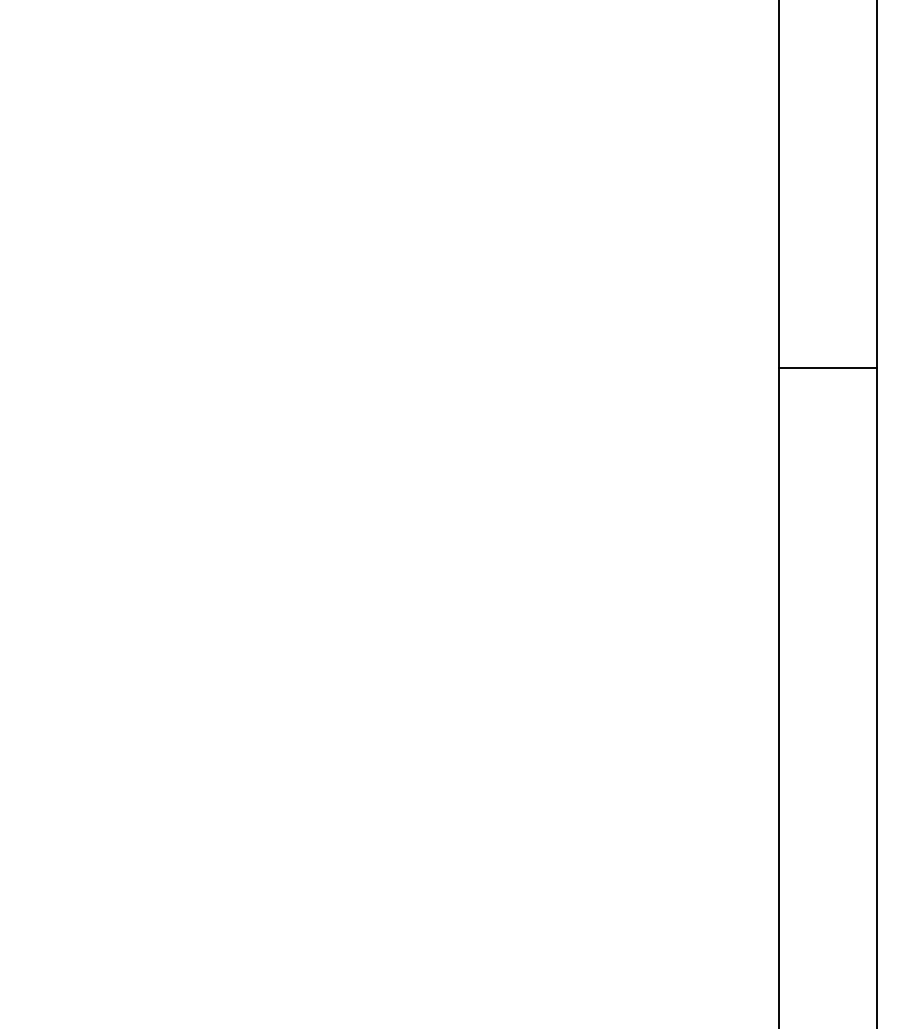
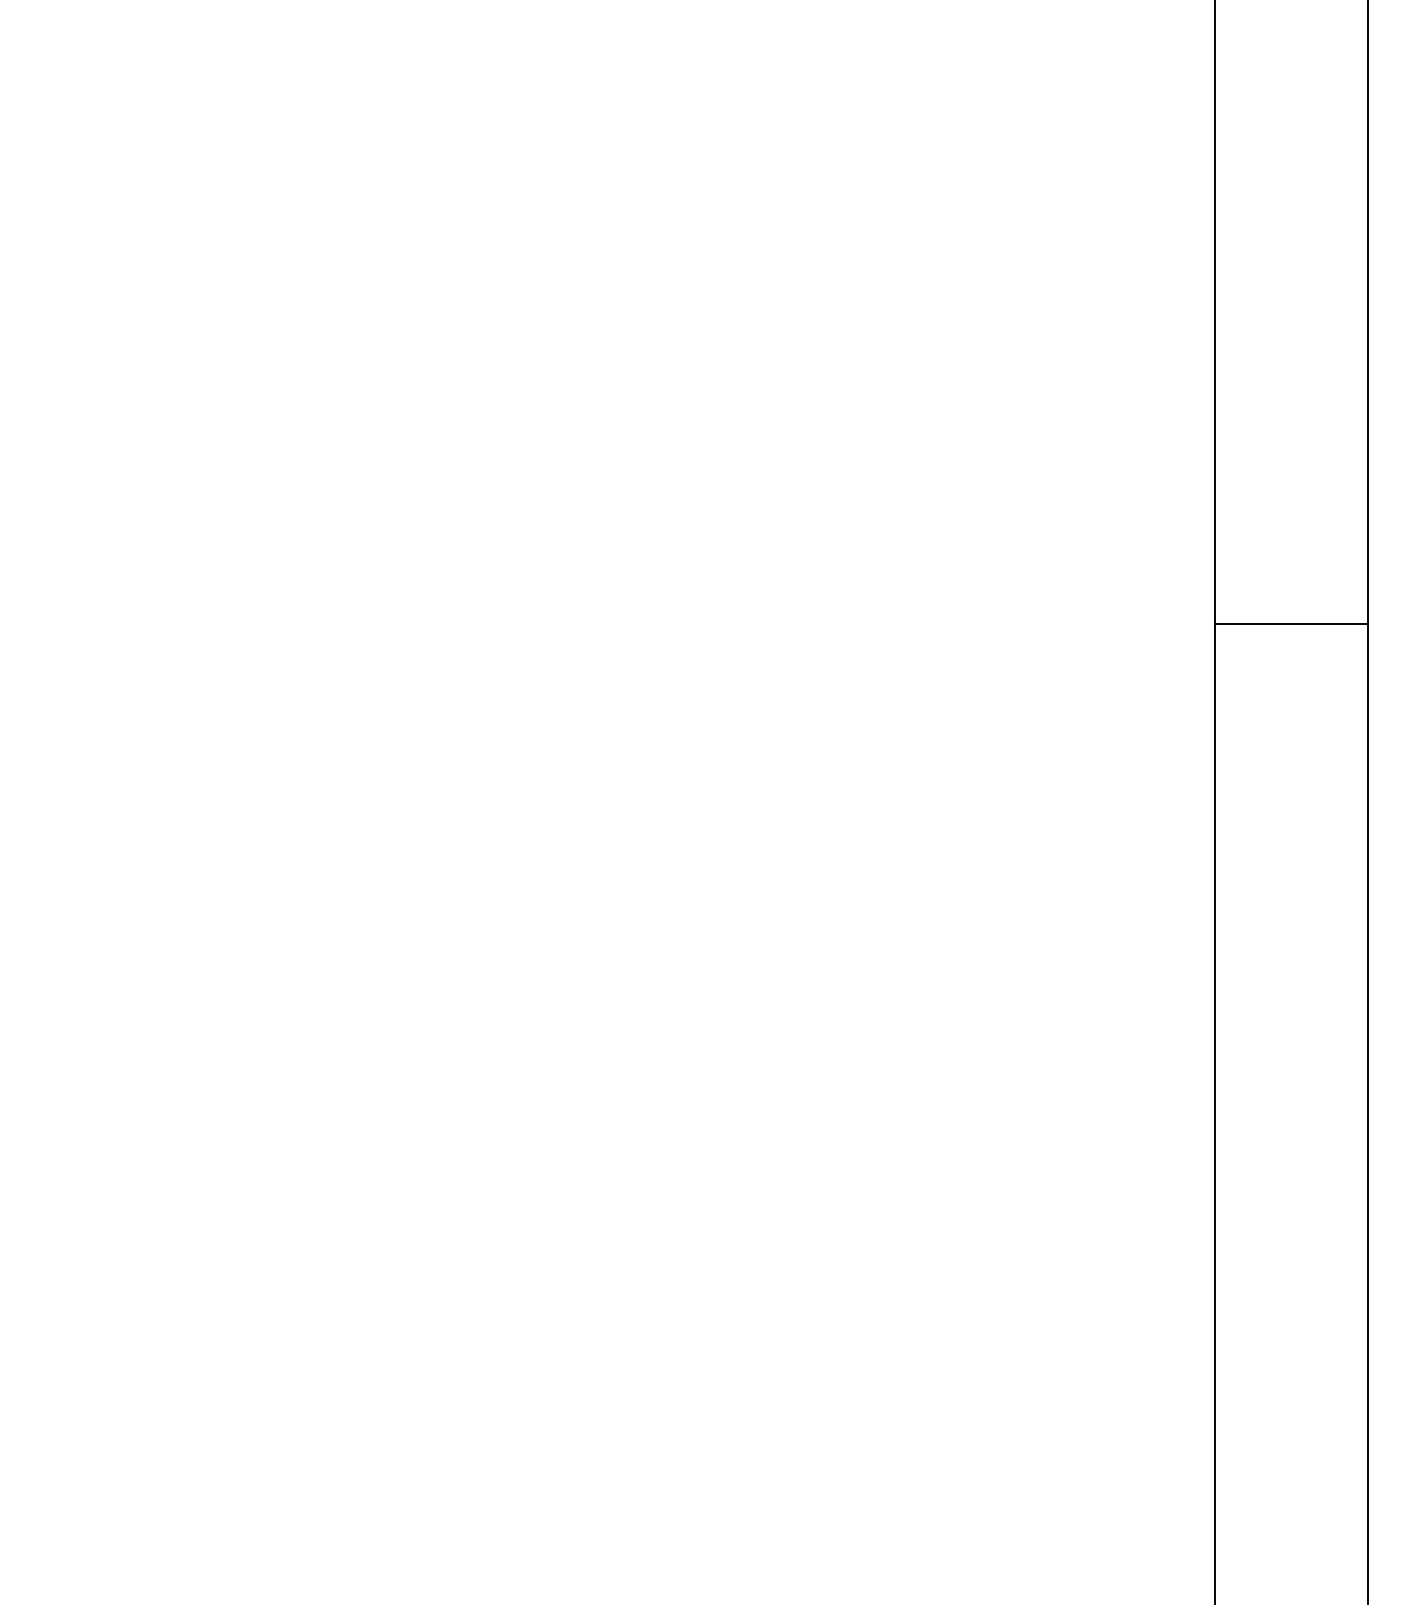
line: (827, 368) -> (1290, 624), moved

